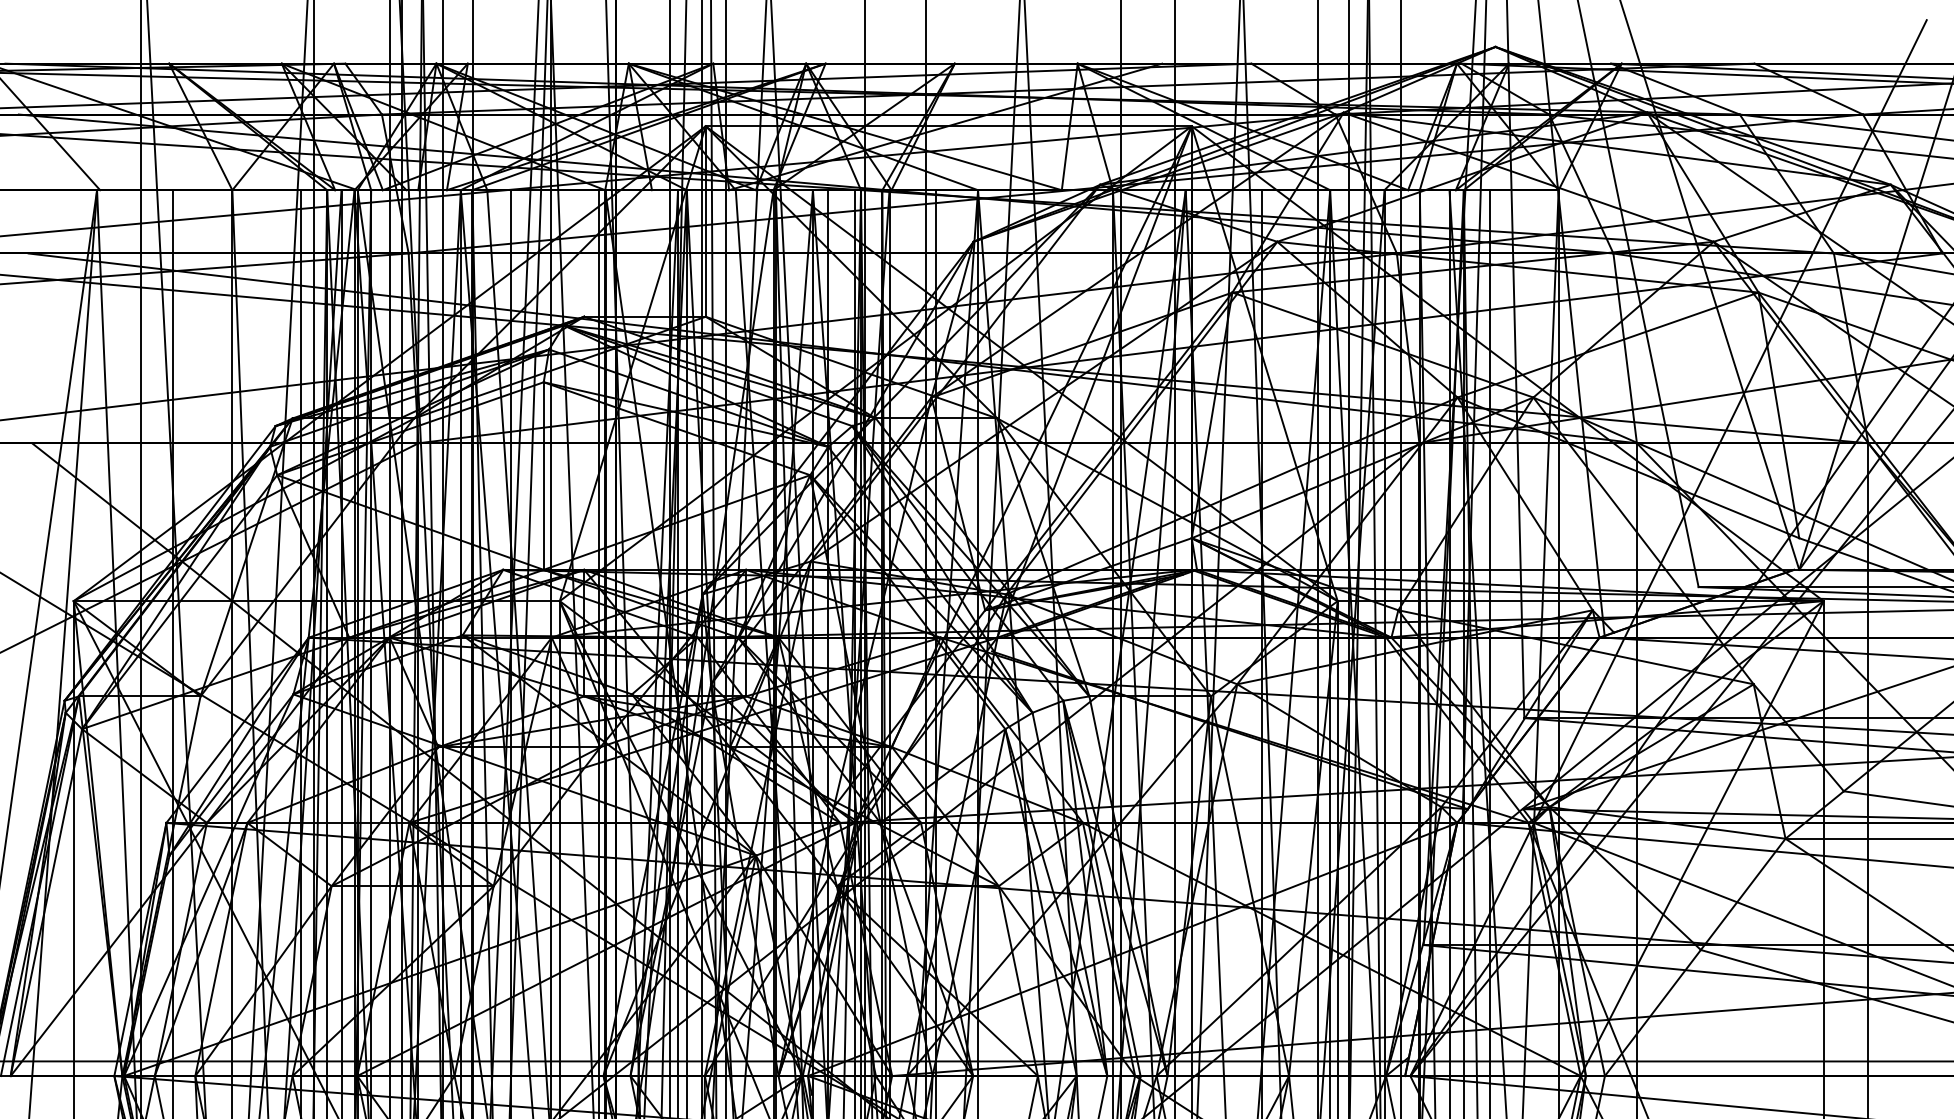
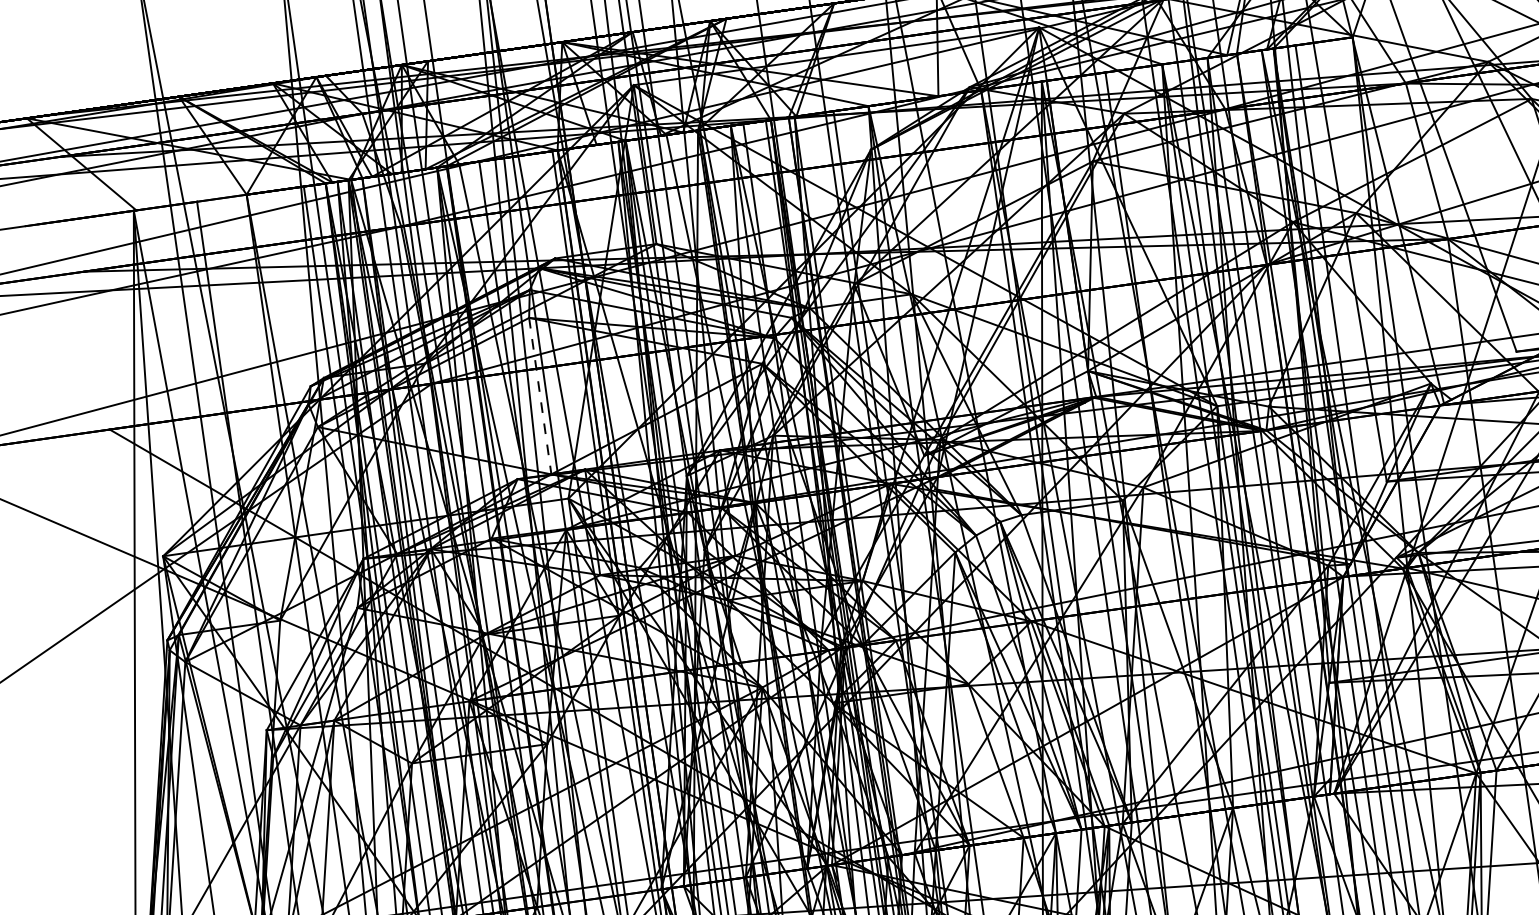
line: (543, 476) -> (540, 396), solid -> dashed

